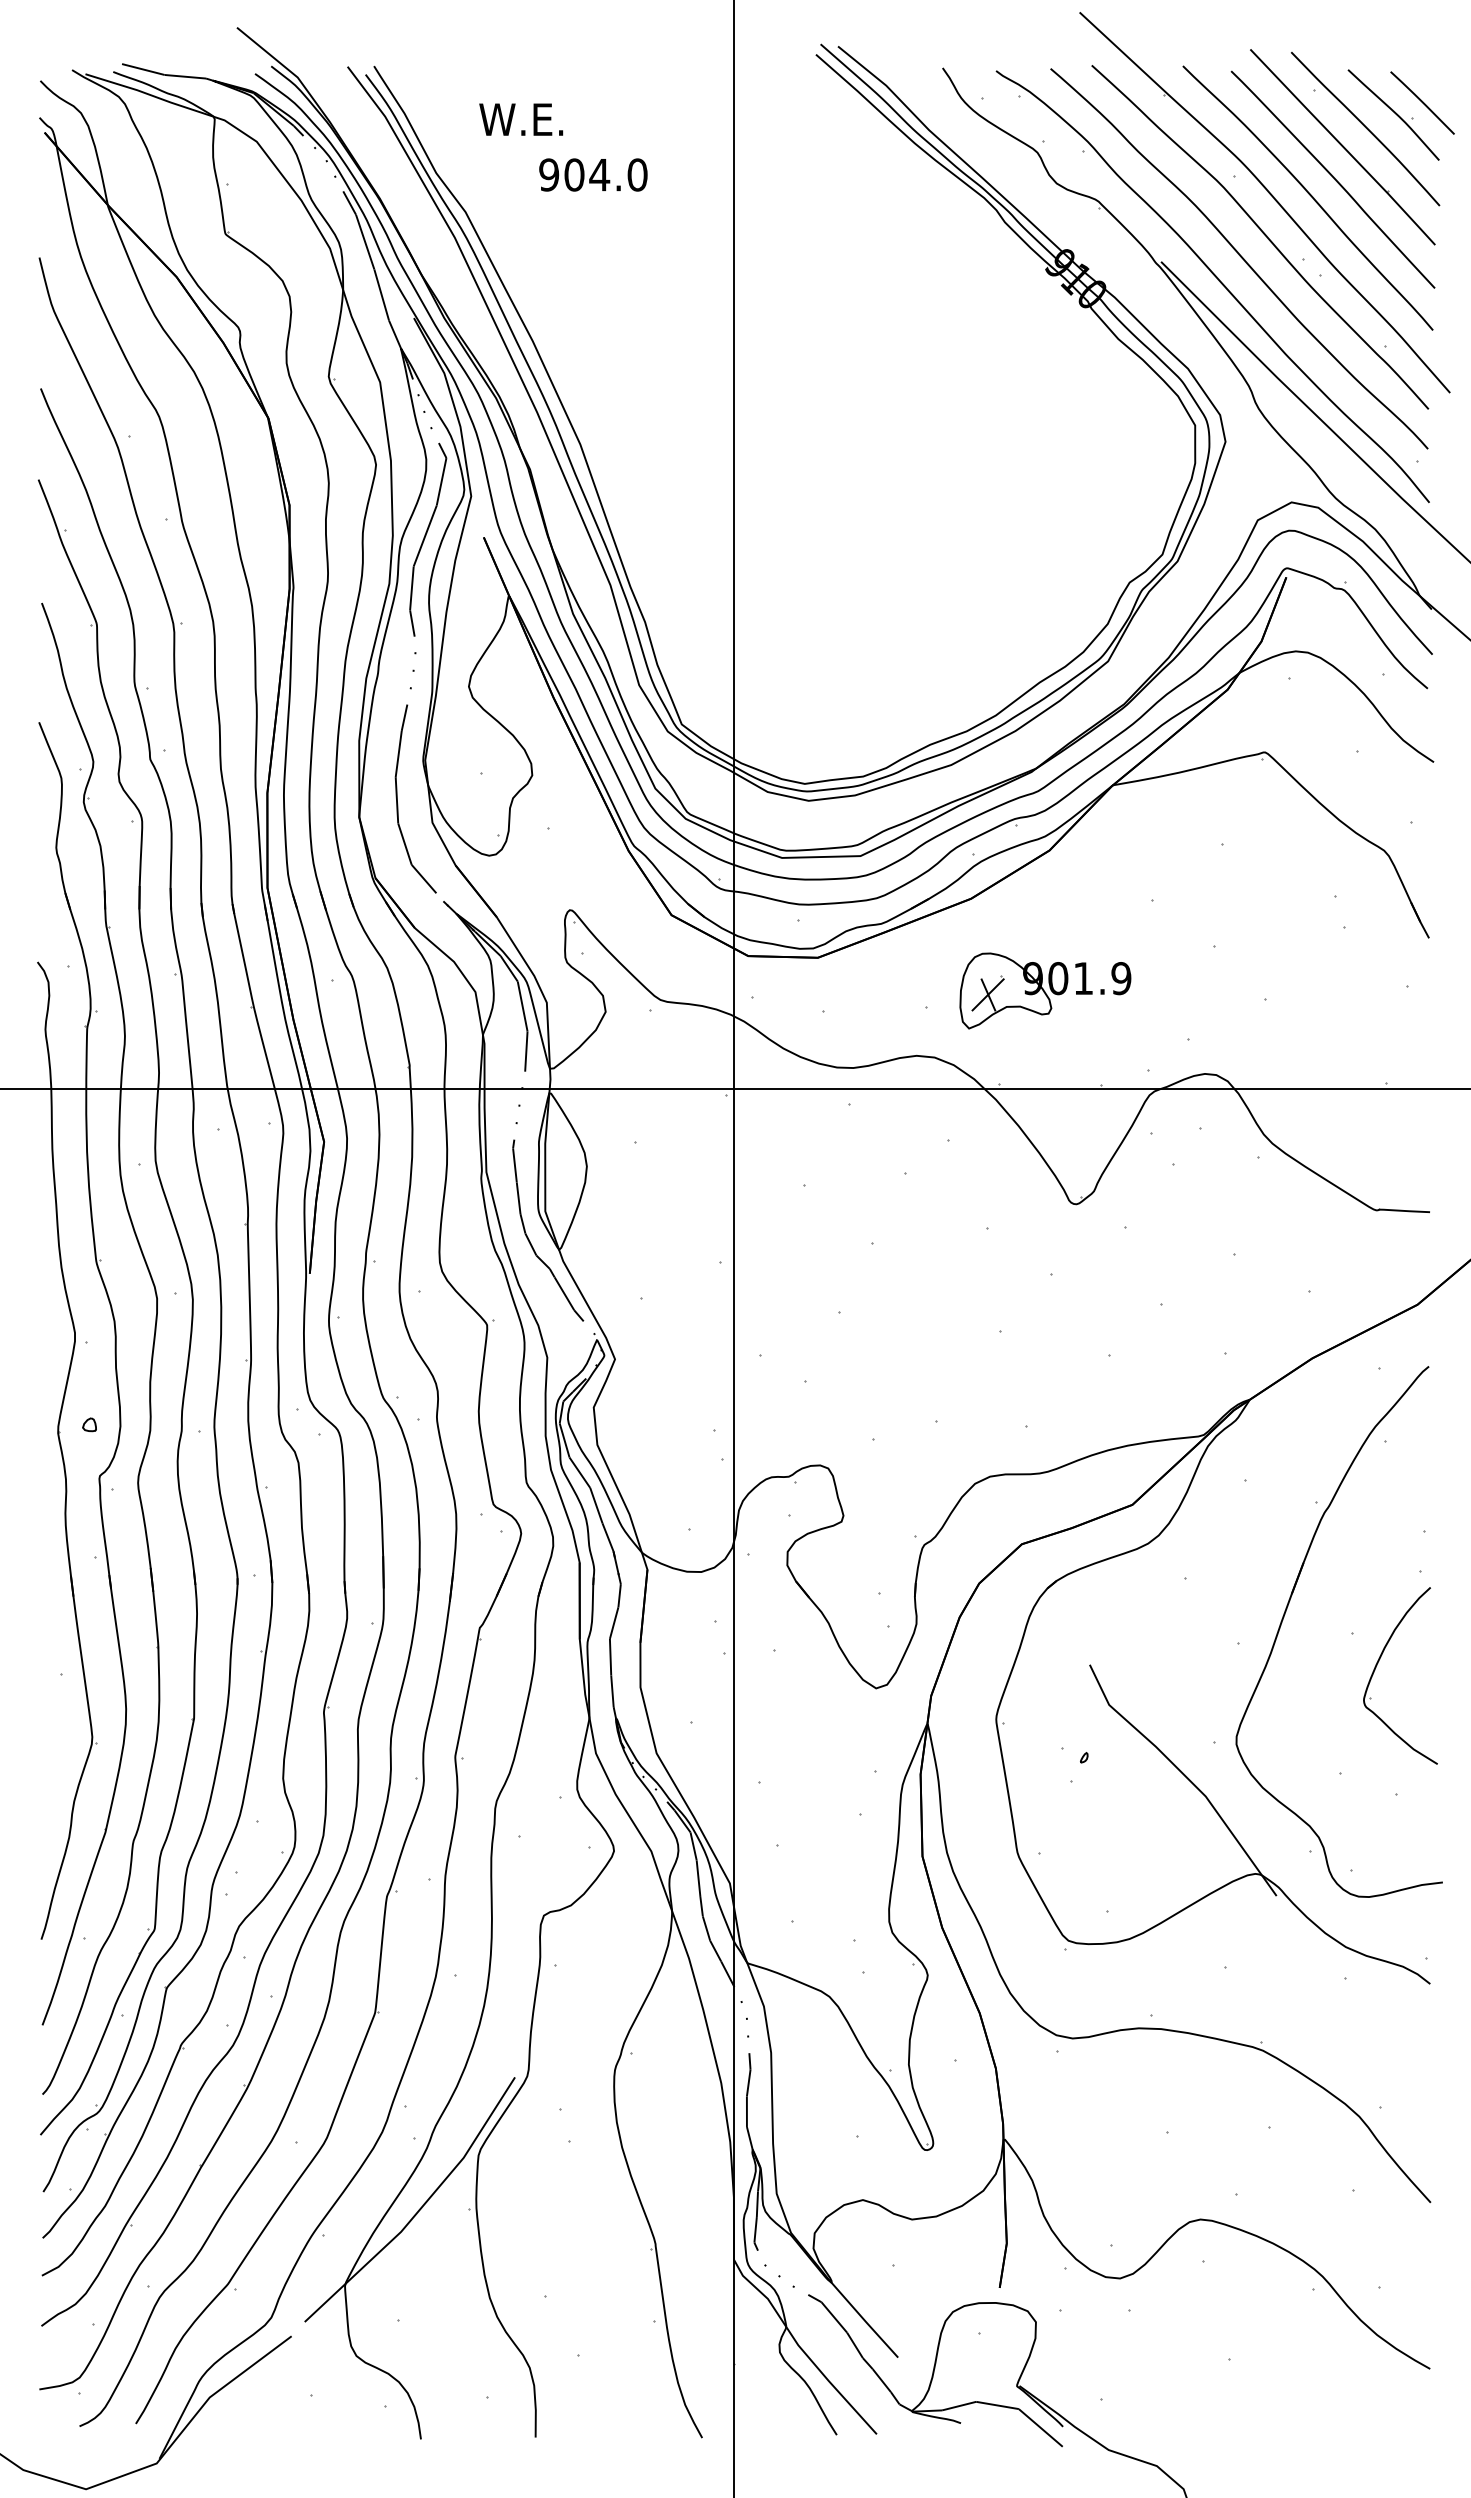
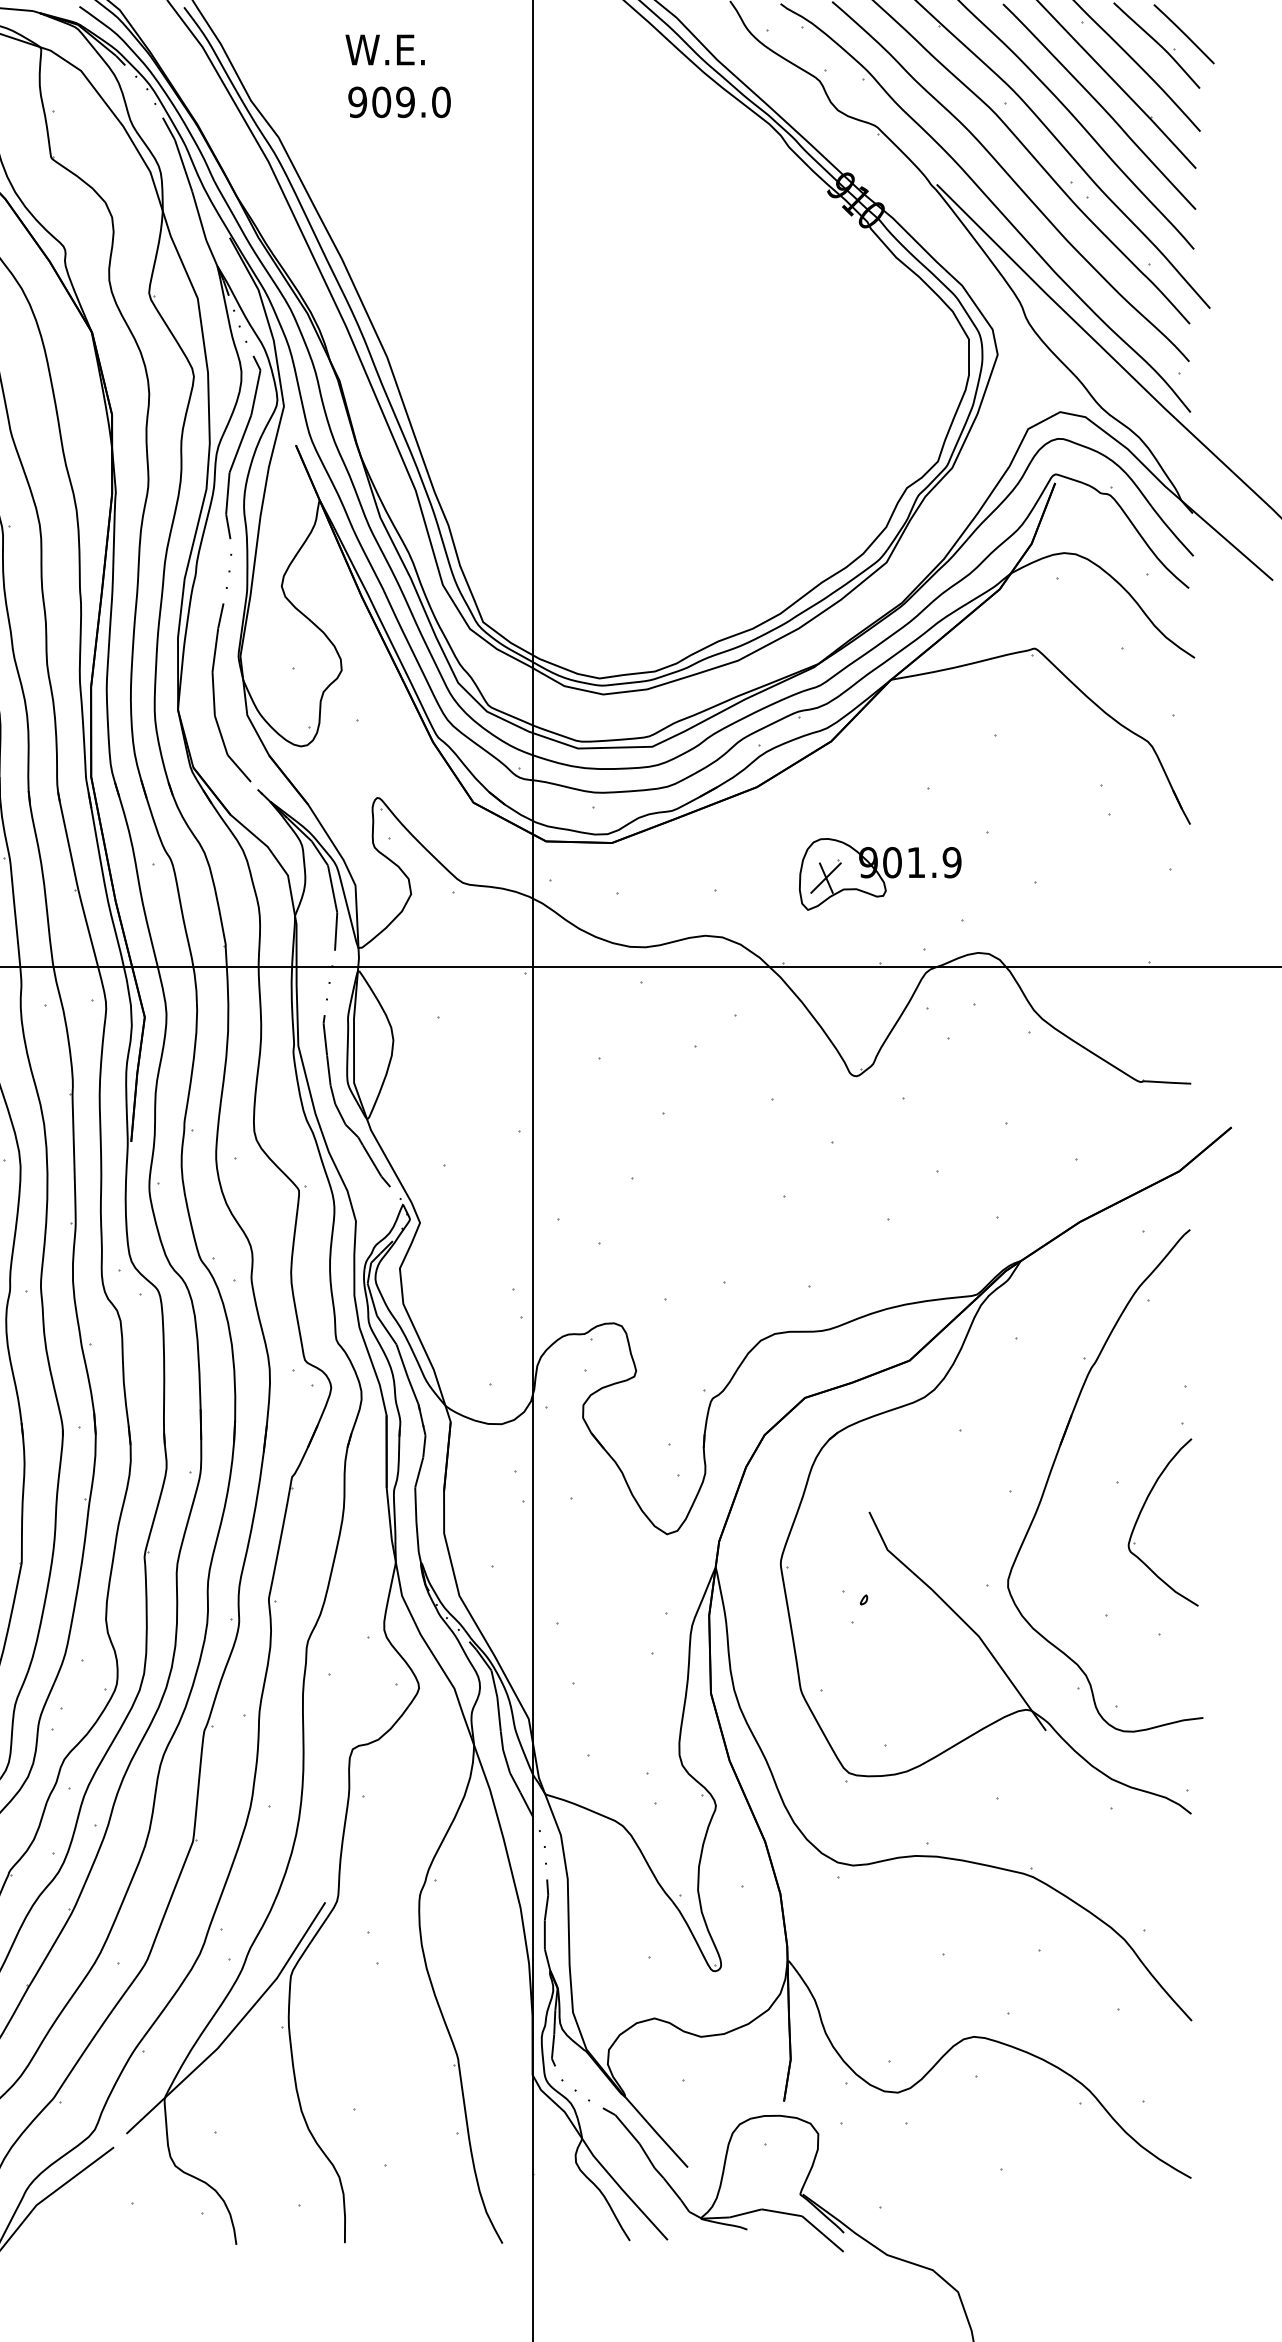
text: (521, 119) -> (385, 49), moved
text: (599, 174) -> (405, 101), 904.0 -> 909.0
part: (1045, 990) -> (880, 873), moved

